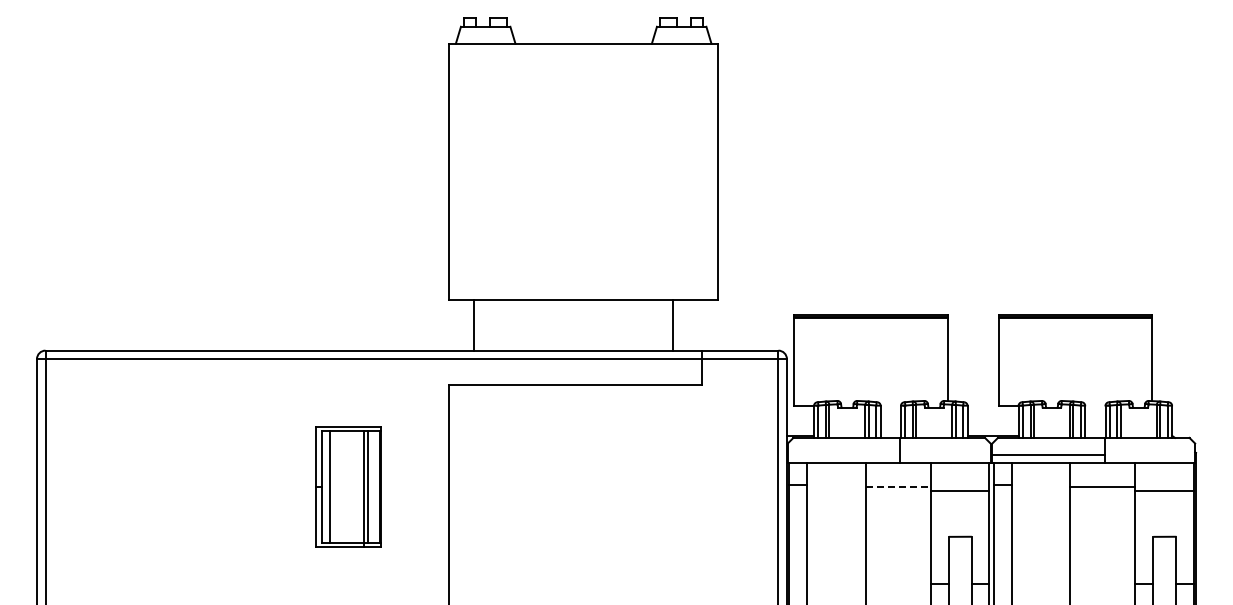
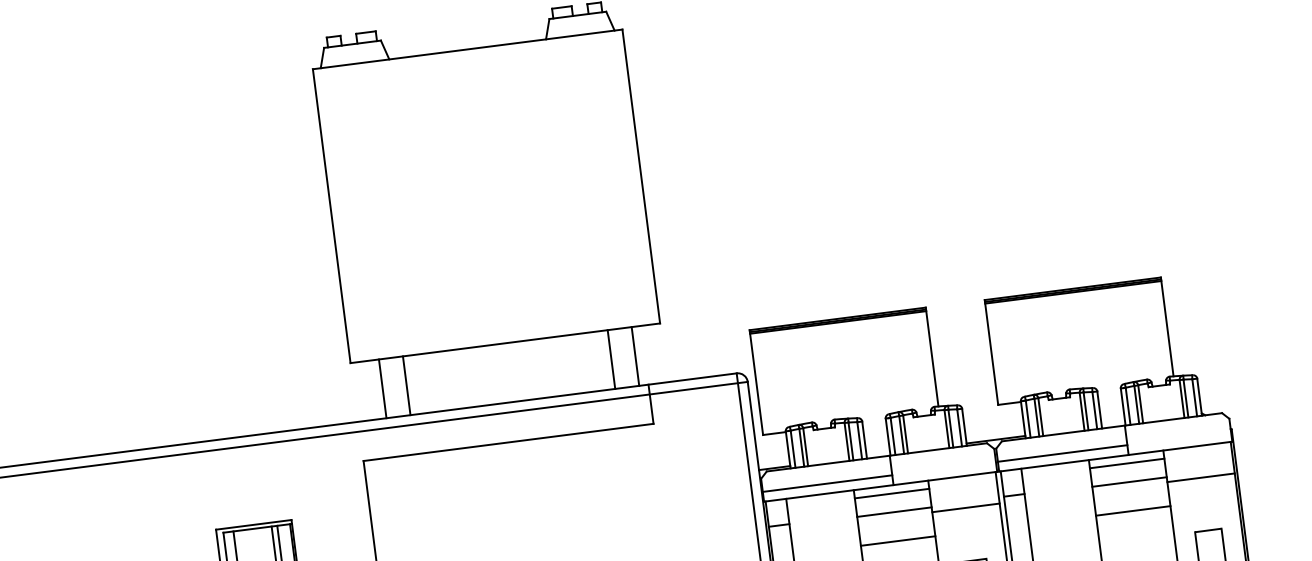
line: (494, 324) -> (406, 385), added
line: (693, 324) -> (635, 355), added
line: (843, 454) -> (826, 483), added
line: (897, 470) -> (891, 493), added
line: (1102, 470) -> (1126, 463), added
line: (898, 486) -> (894, 511), dashed -> solid
line: (897, 511) -> (897, 540), added
line: (1102, 511) -> (1132, 510), added

